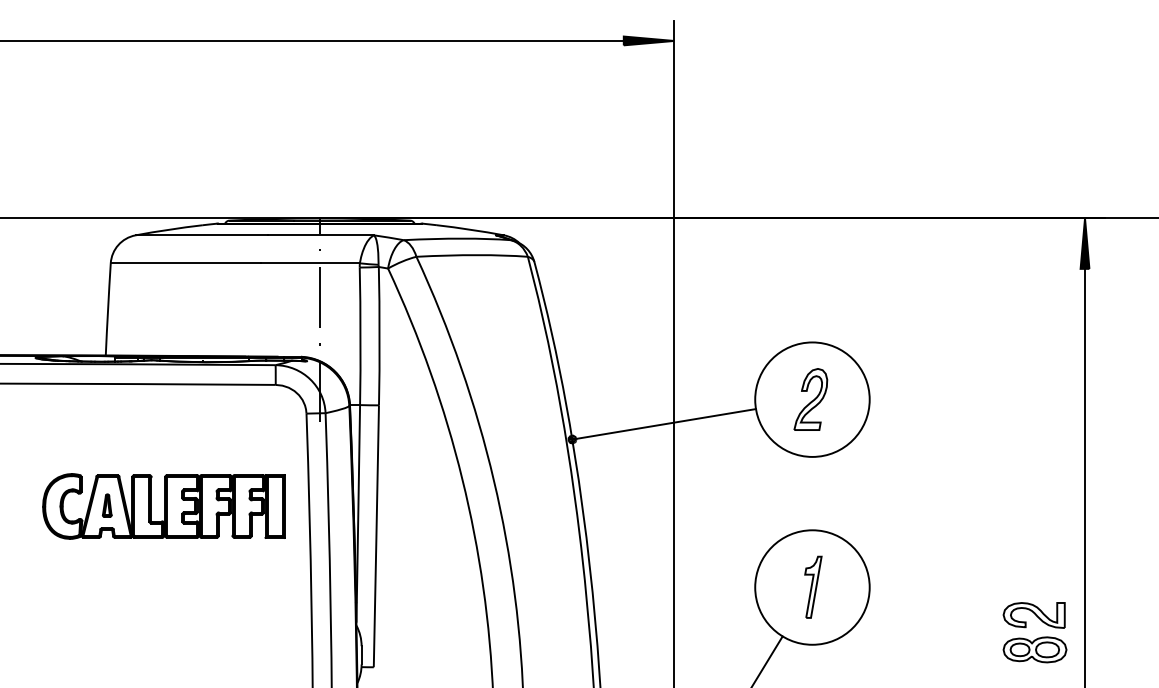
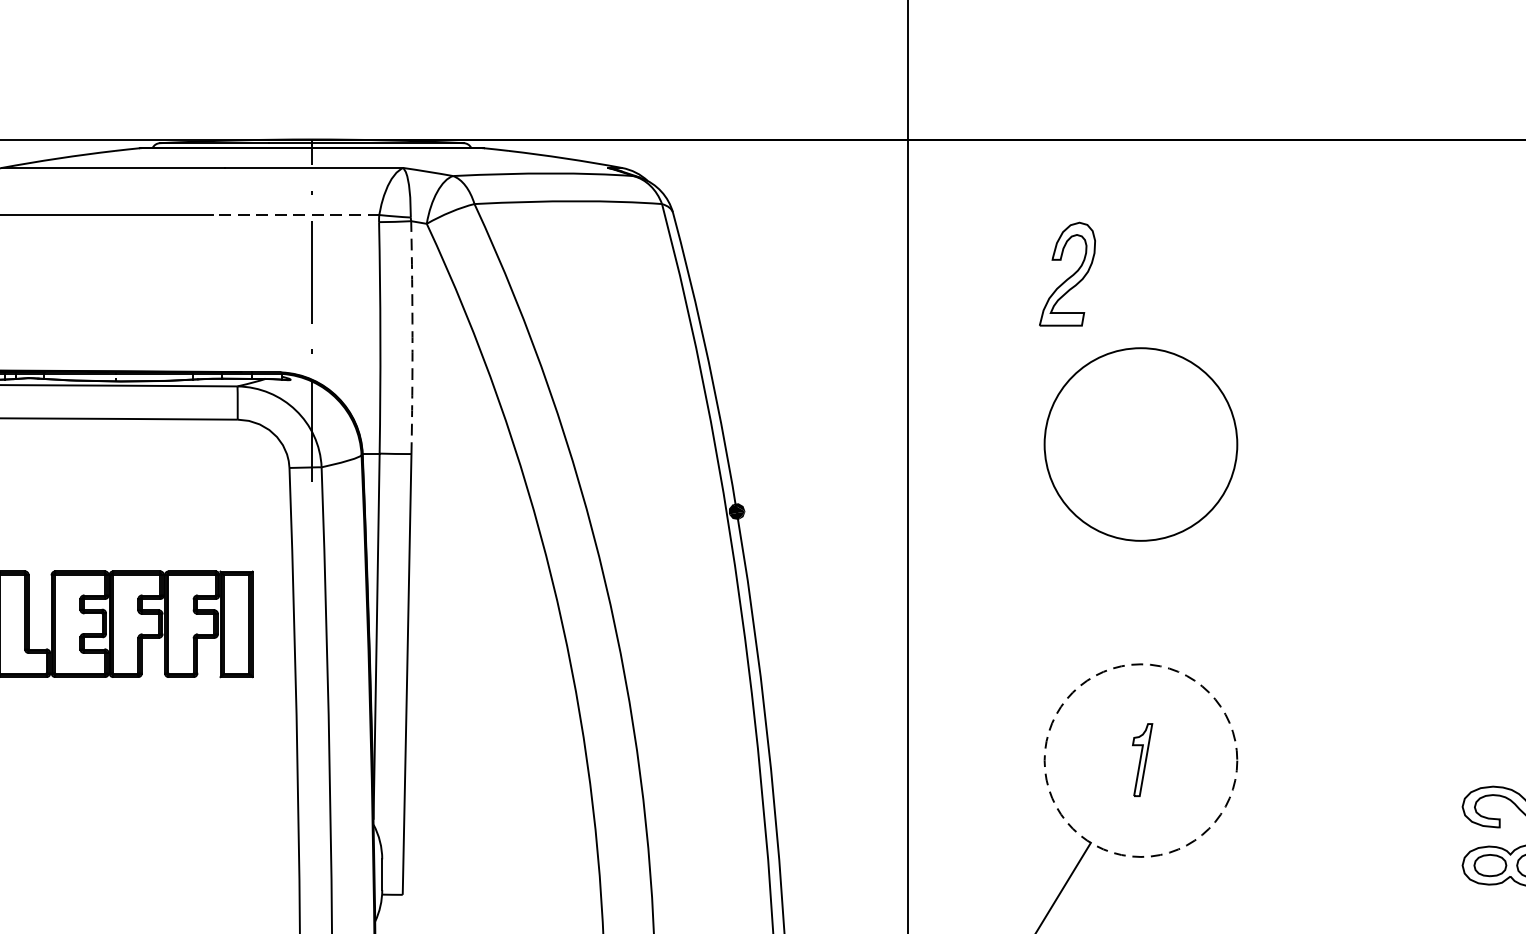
line: (309, 263) -> (294, 215), solid -> dashed
arc: (379, 336) -> (412, 338), solid -> dashed
part: (810, 399) -> (1066, 274), moved
line: (663, 424) -> (890, 486), removed
part: (813, 586) -> (1142, 758), size x0.7
circle: (812, 587) -> (1141, 760), solid -> dashed

